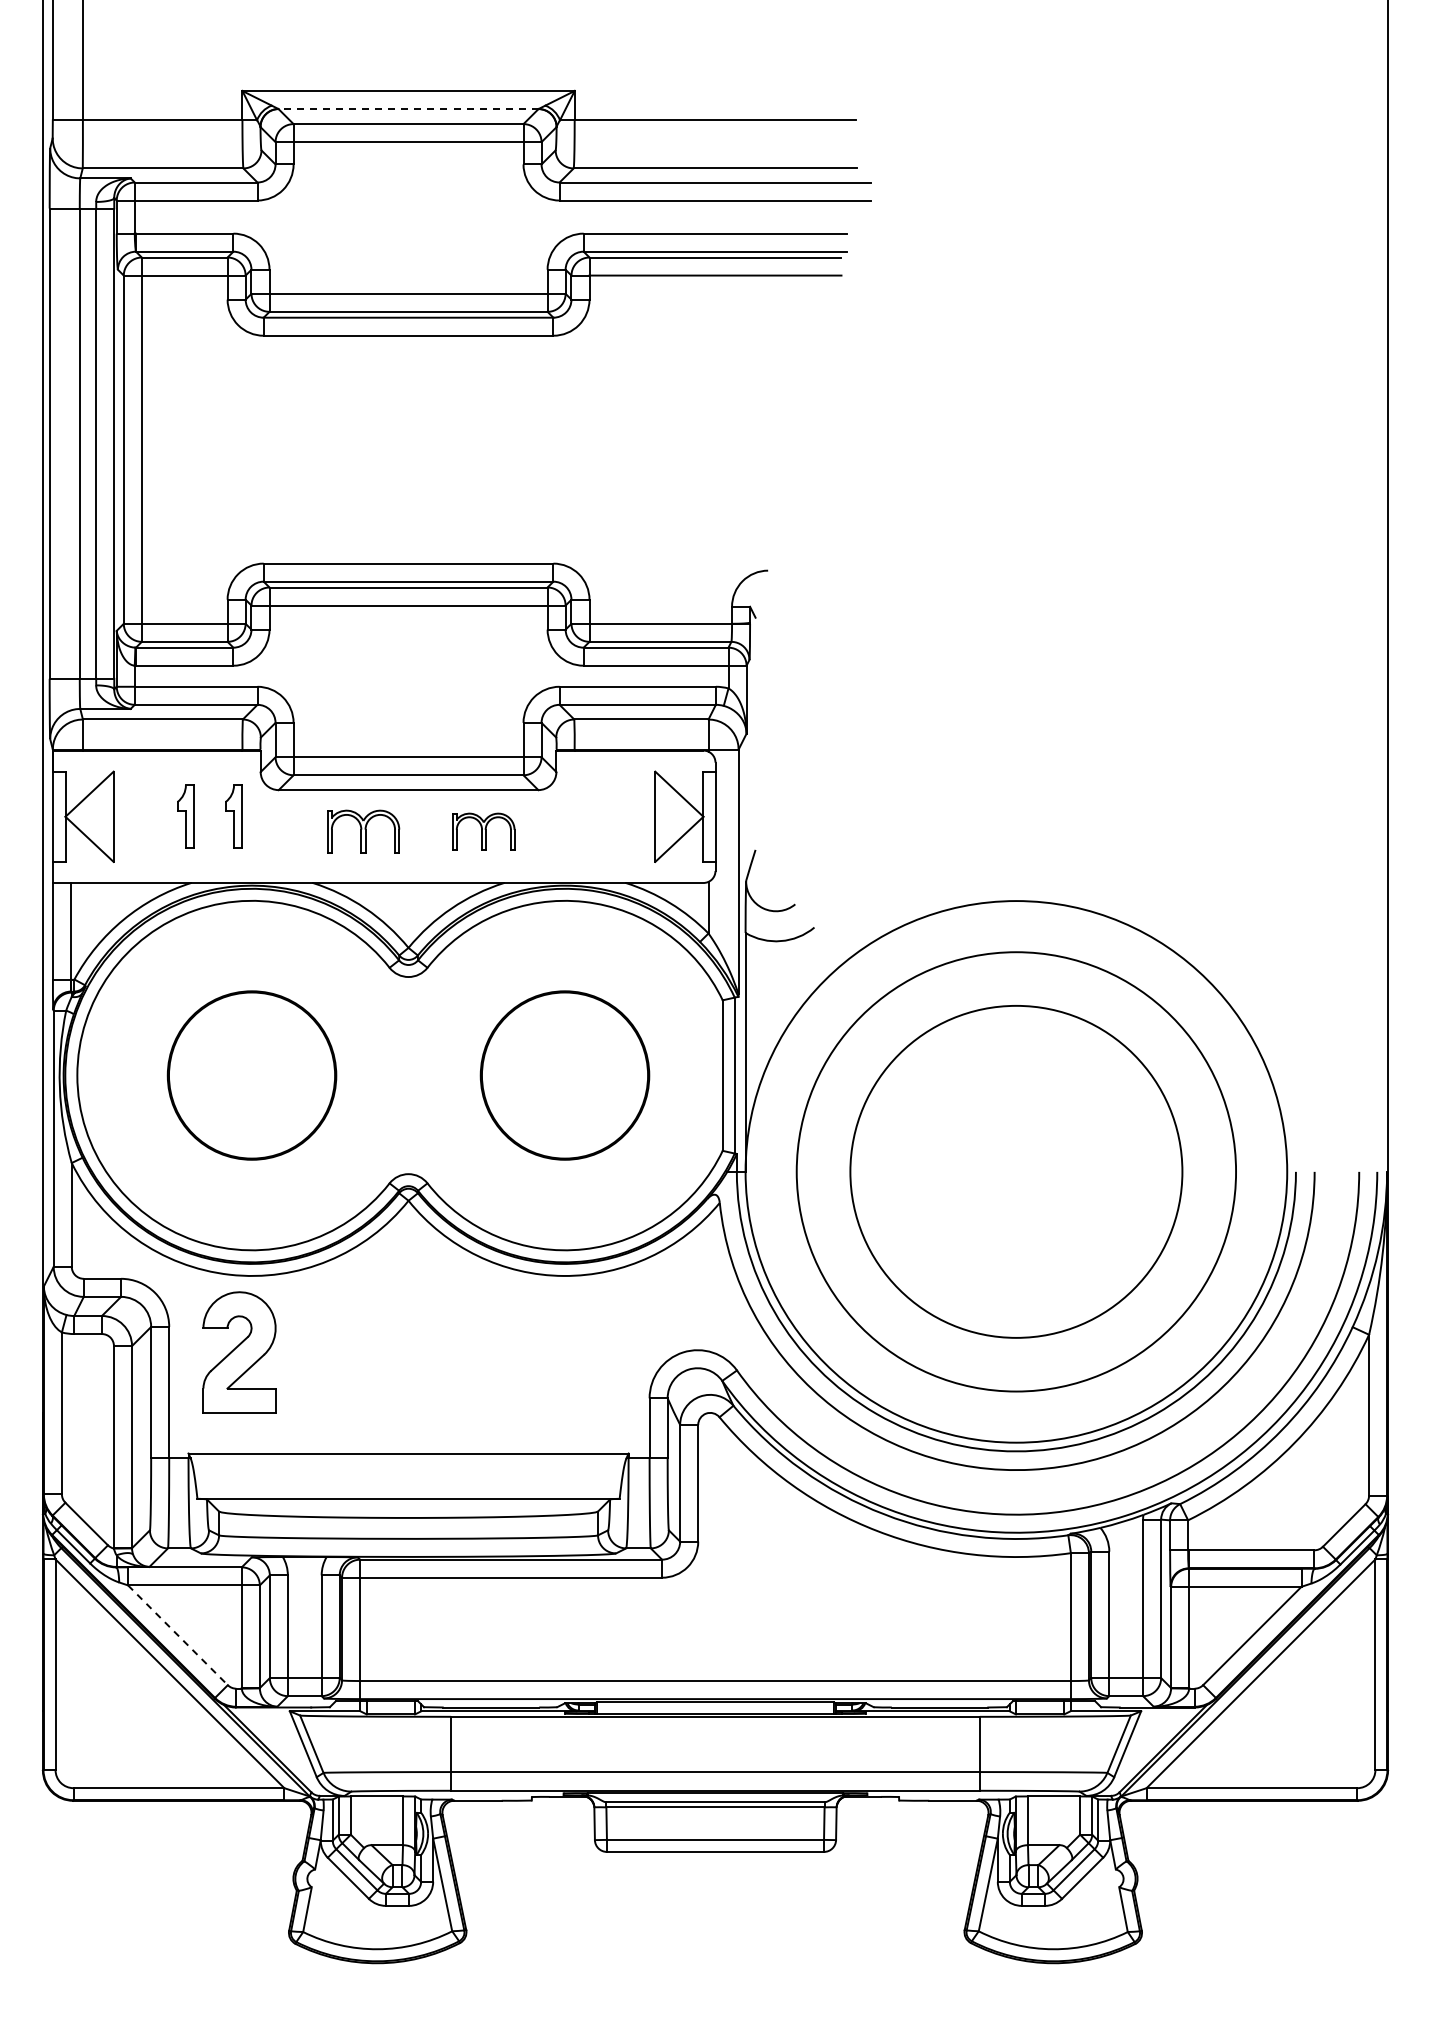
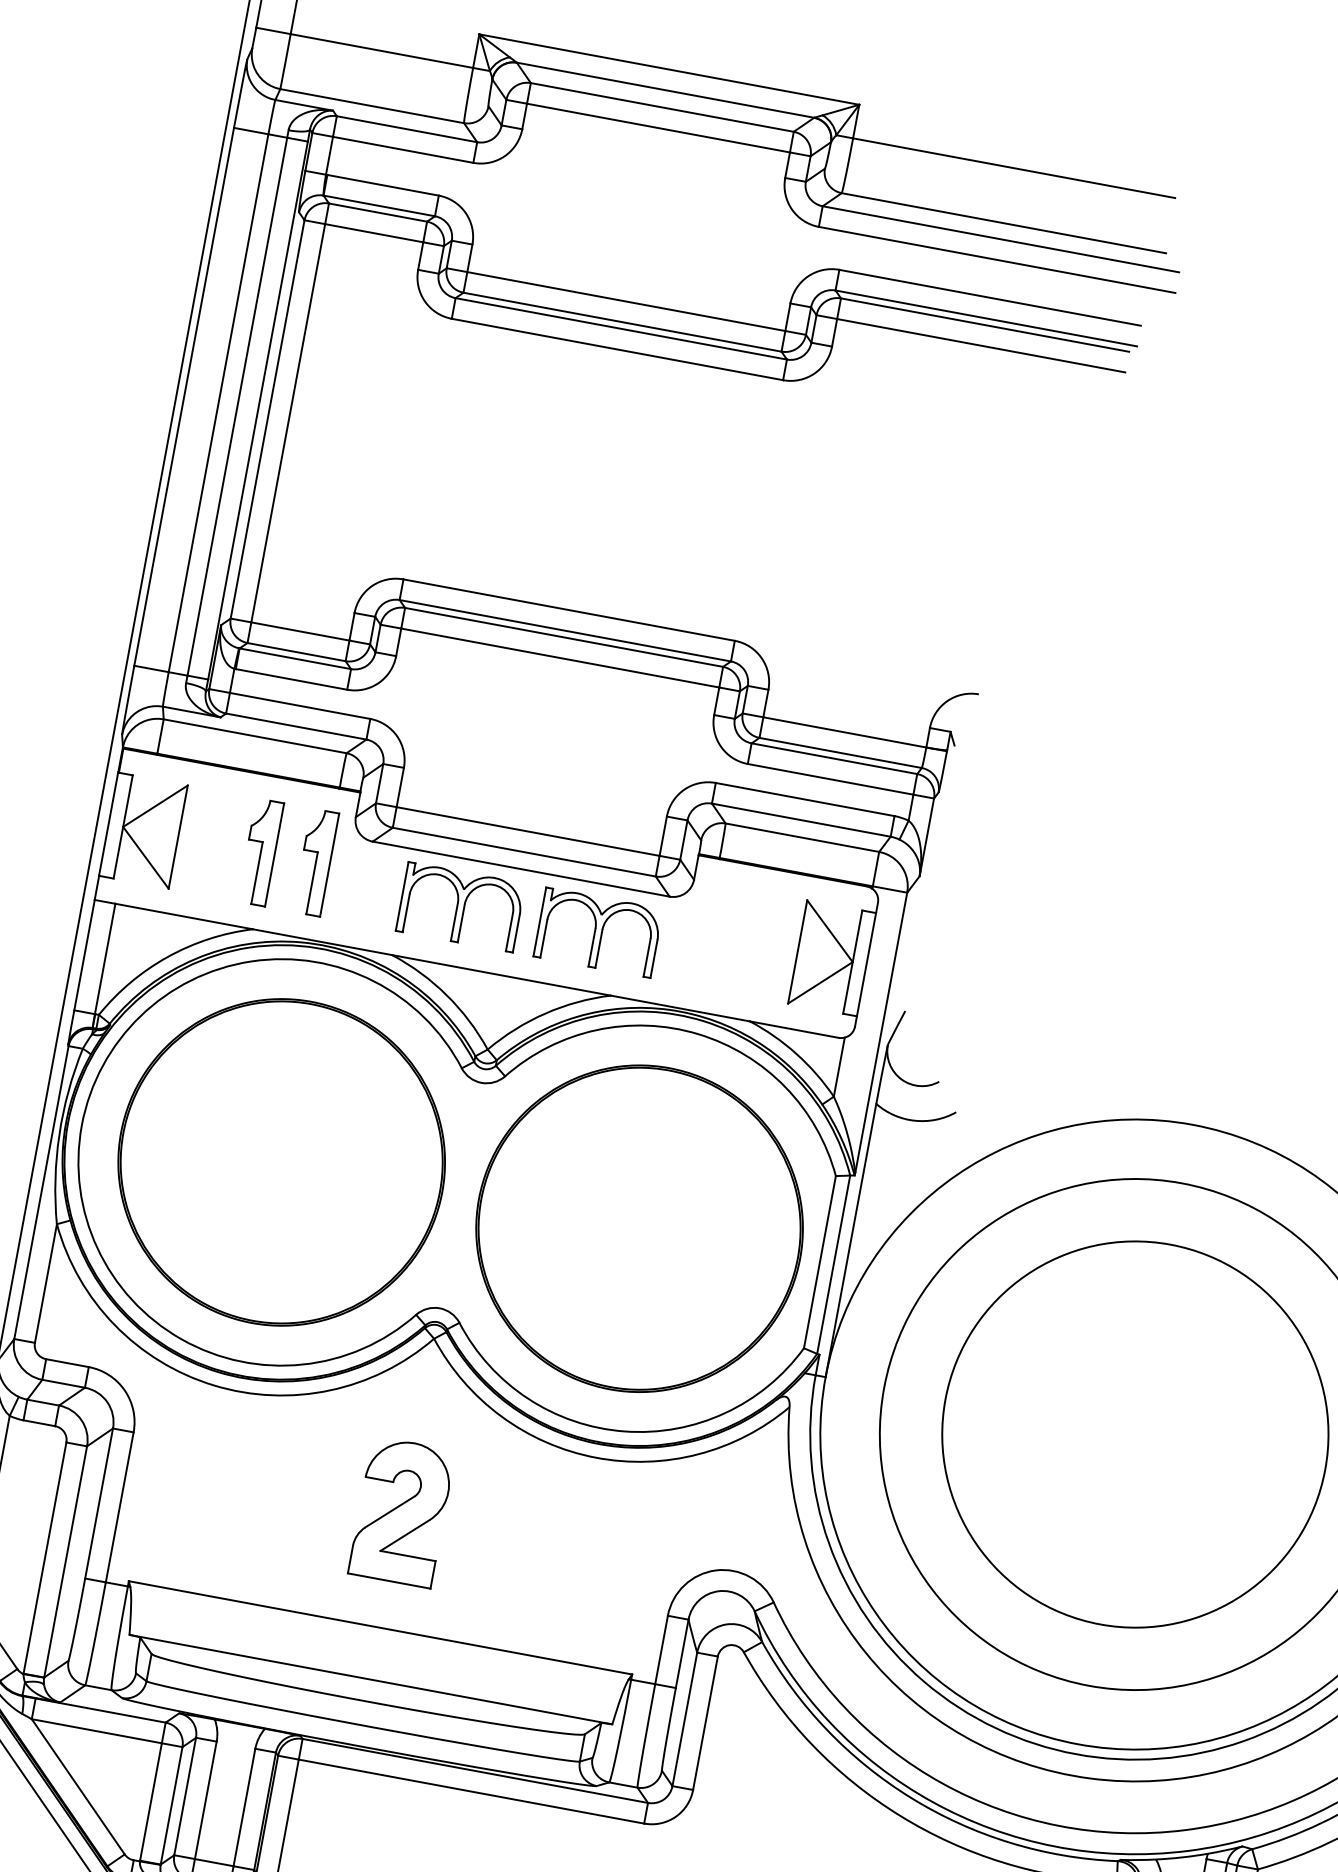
line: (408, 109) -> (665, 90), dashed -> solid
part: (185, 816) -> (260, 852), size x1.43
part: (233, 816) -> (315, 862), size x1.43
part: (363, 831) -> (460, 906), size x1.43
part: (483, 831) -> (598, 932), size x1.67
part: (251, 1075) -> (281, 1162), size x1.67
part: (564, 1075) -> (638, 1228), size x1.67
part: (239, 1352) -> (401, 1512), moved
line: (177, 1635) -> (77, 1786), dashed -> solid

